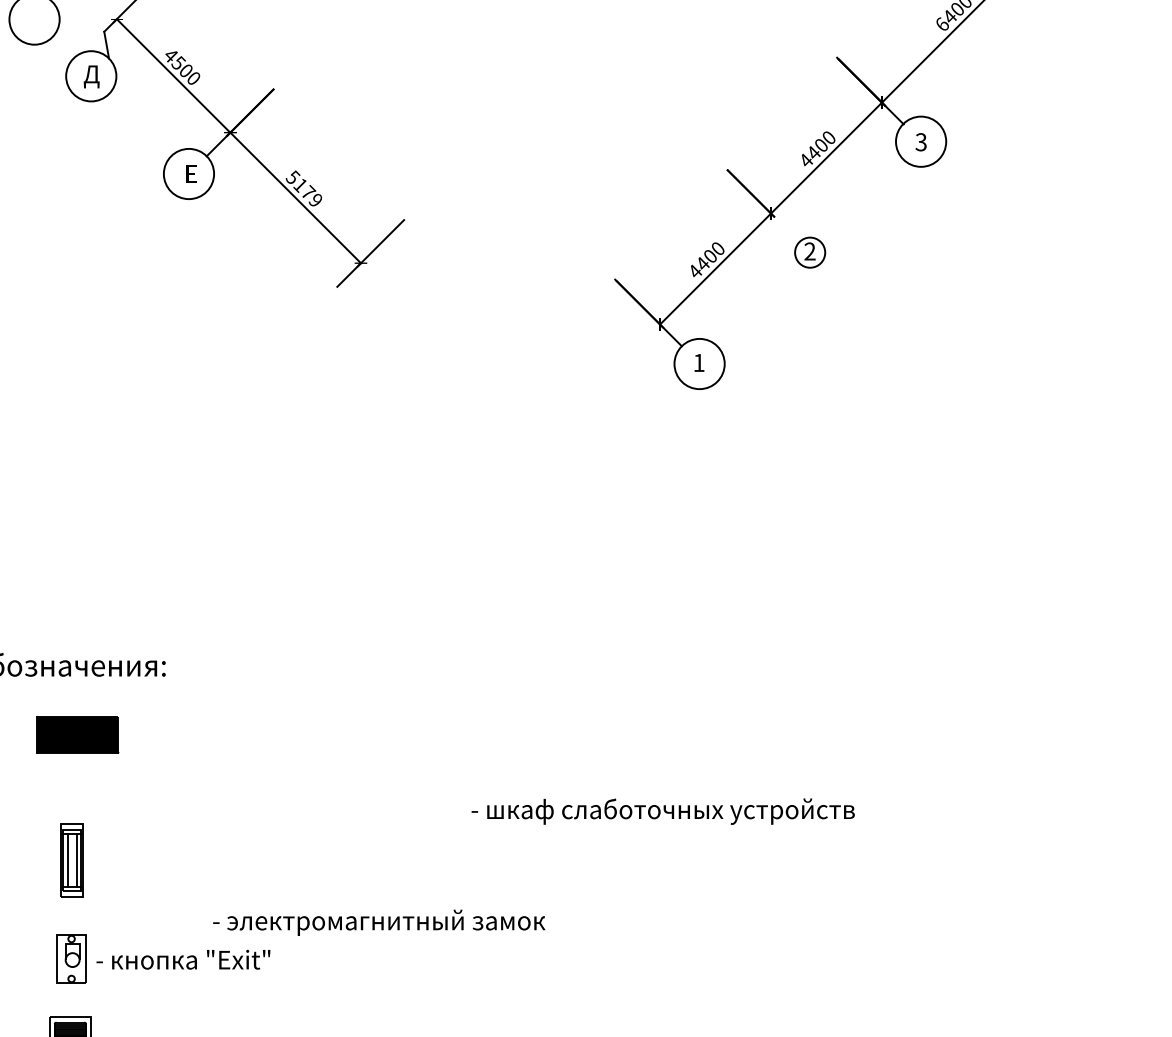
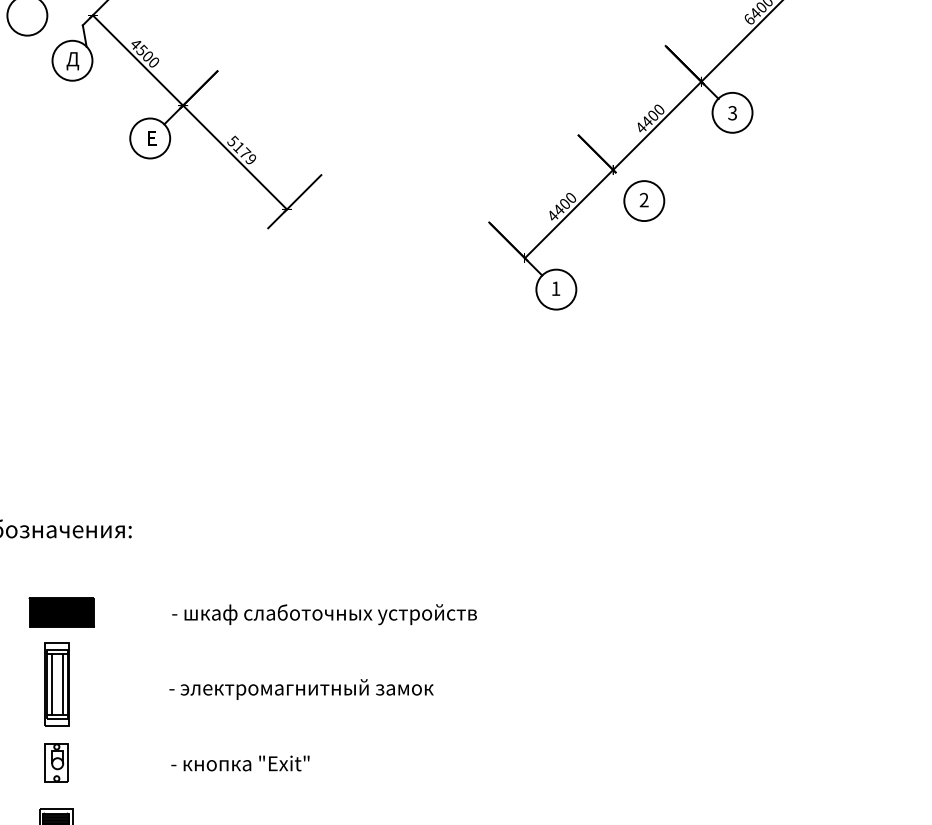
circle: (810, 252) -> (644, 200), size x1.67
part: (77, 734) -> (61, 612), moved
text: (662, 811) -> (324, 614), moved
part: (71, 860) -> (56, 684), size x1.43
text: (379, 922) -> (301, 689), moved
text: (183, 959) -> (240, 763), moved

